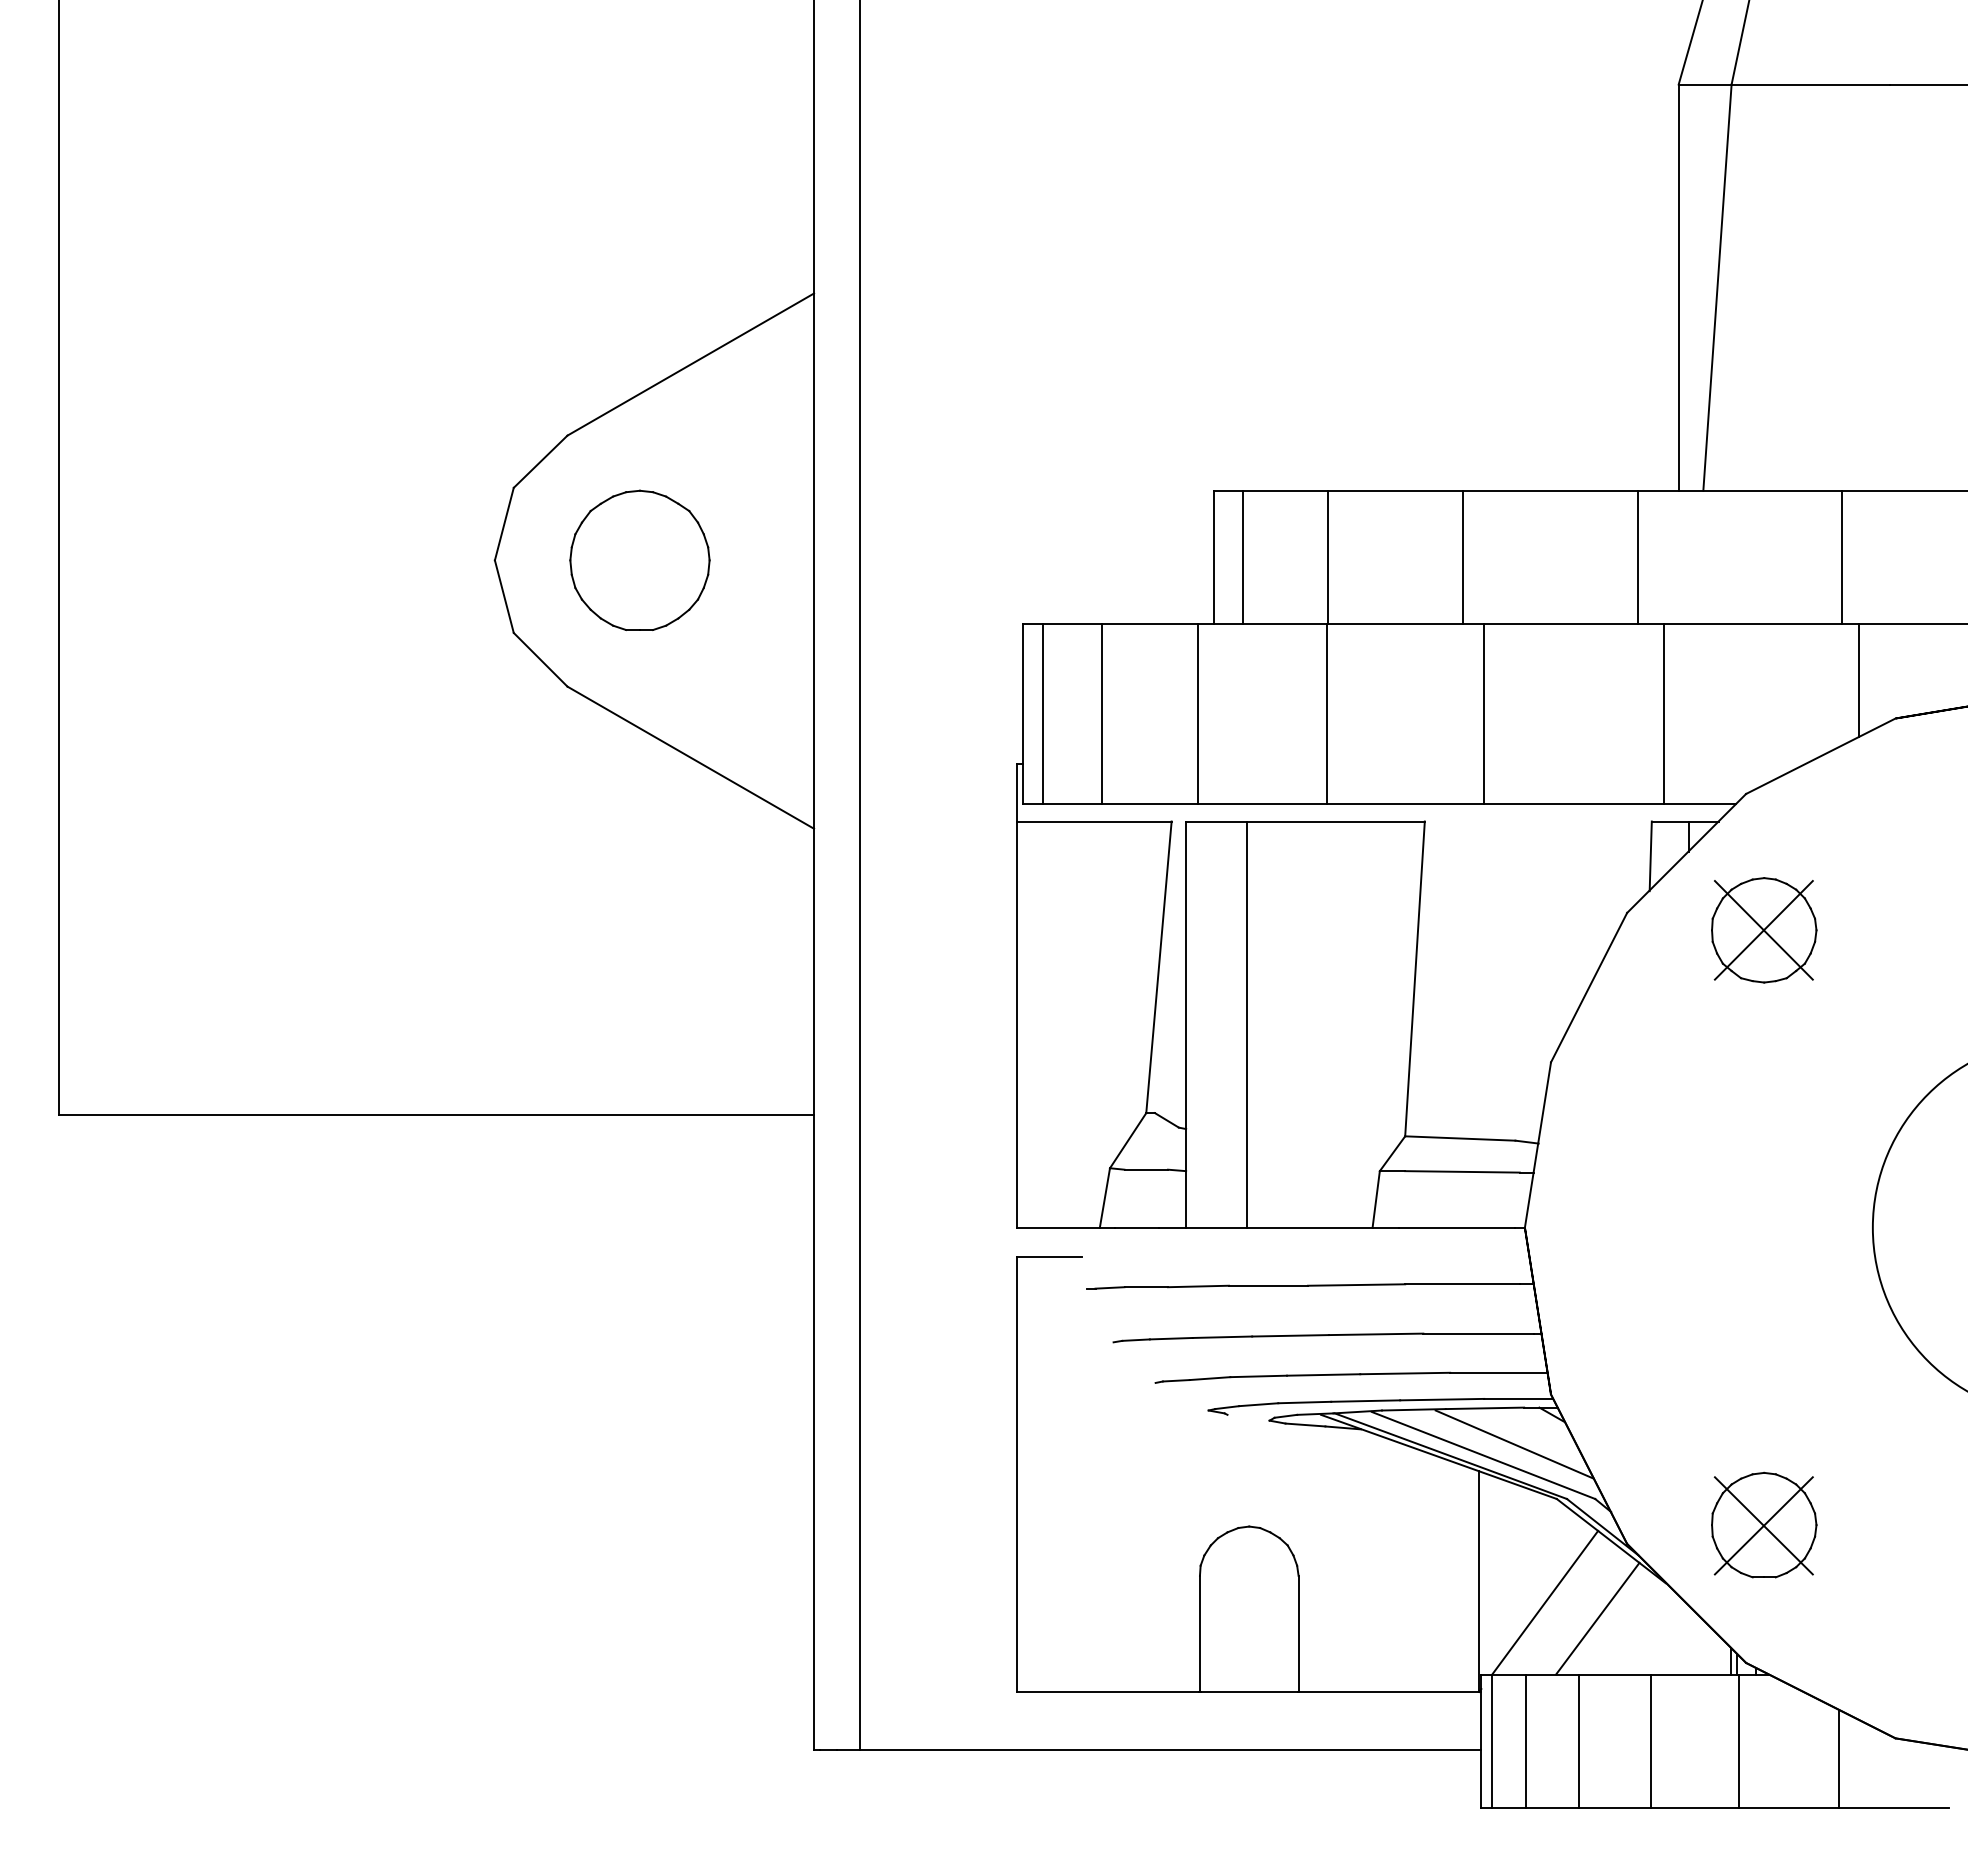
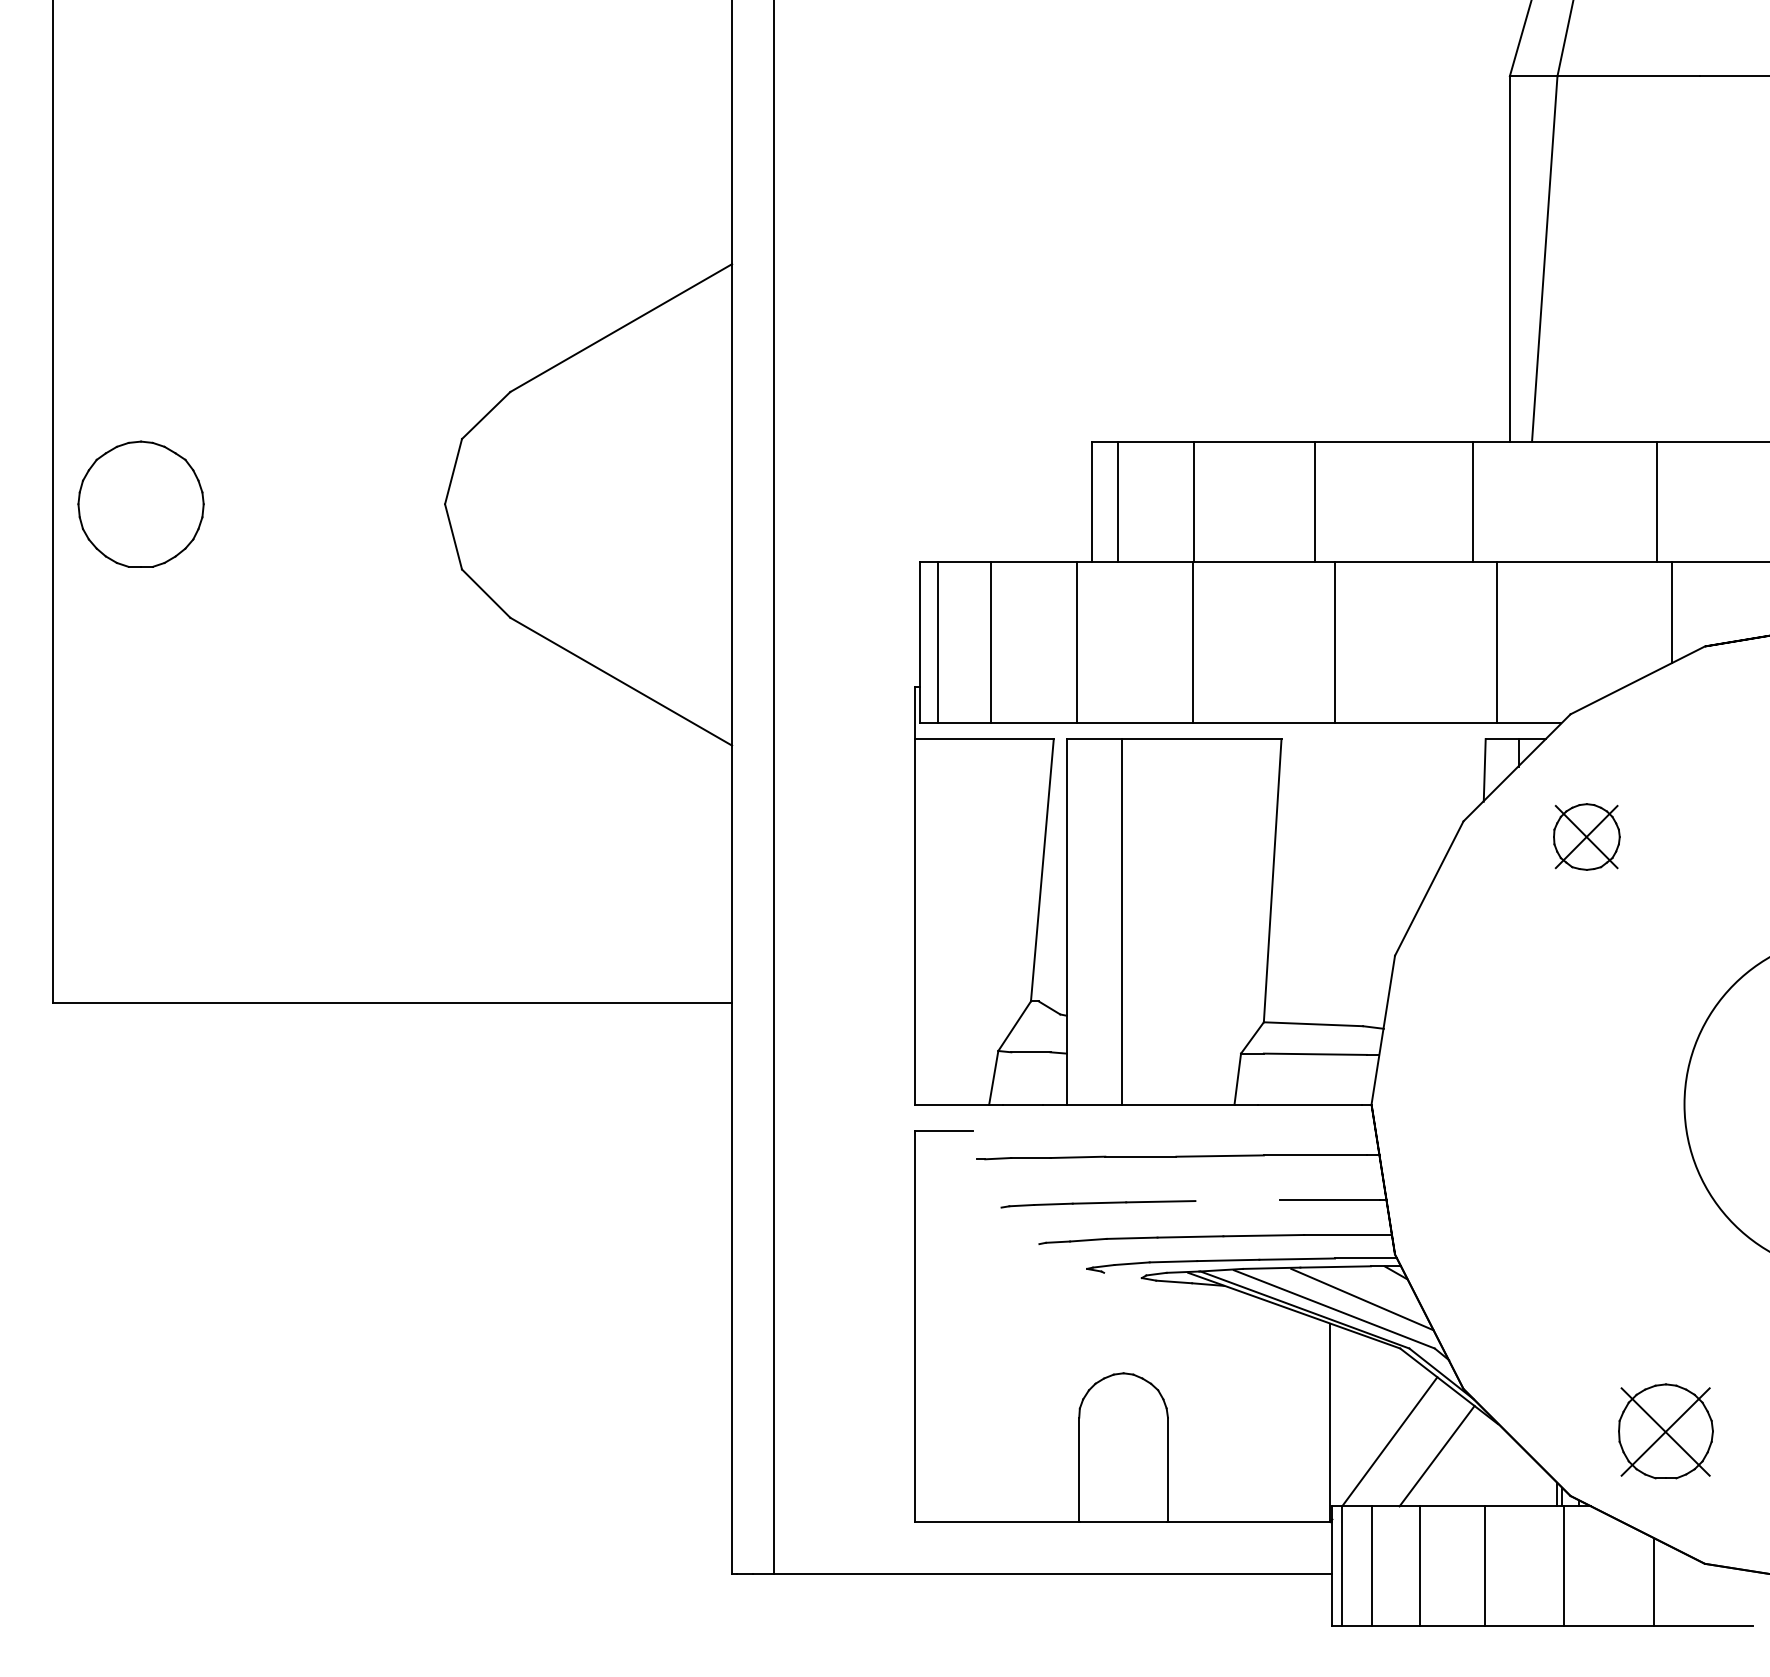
part: (639, 559) -> (140, 503), moved
part: (1764, 930) -> (1587, 837), size x0.7
line: (1376, 1334) -> (1238, 1200), removed
part: (1764, 1524) -> (1666, 1430), moved

